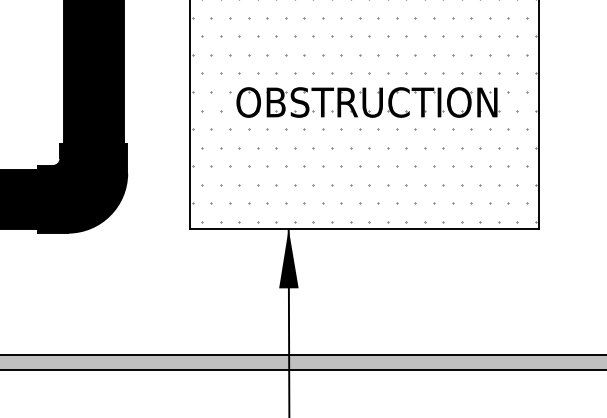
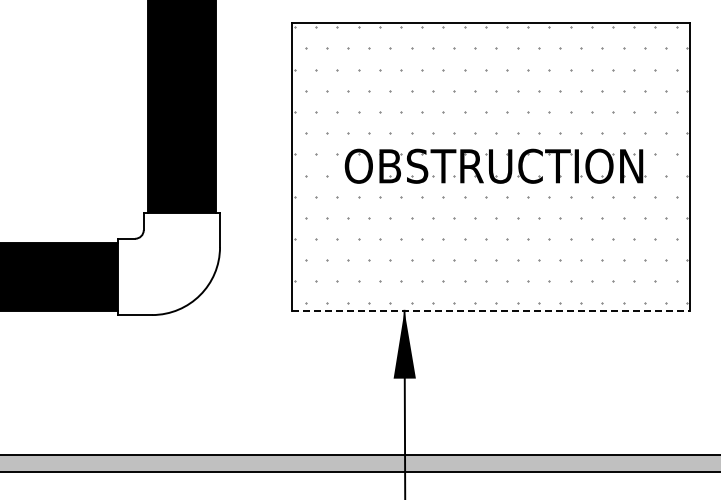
fill: (82, 188) -> (169, 264), removed
line: (364, 228) -> (491, 310), solid -> dashed

